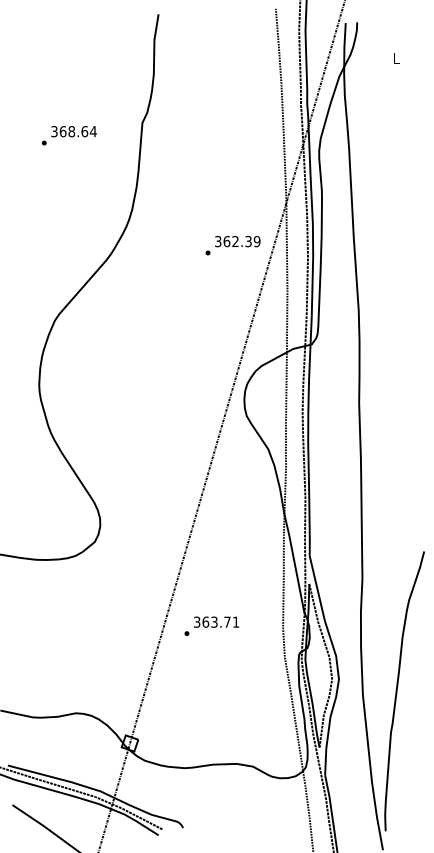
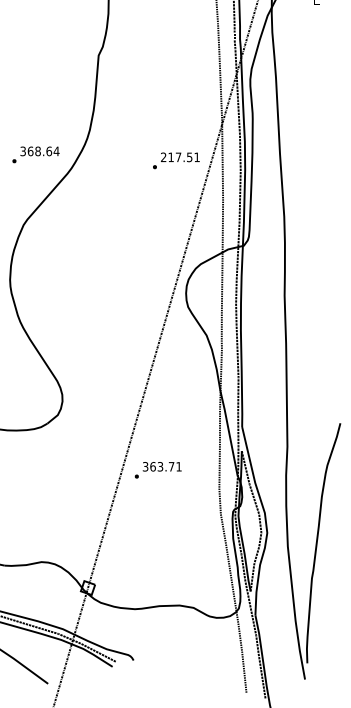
text: (69, 135) -> (36, 154), moved
text: (237, 241) -> (180, 157), 362.39 -> 217.51
text: (211, 625) -> (157, 469), moved

